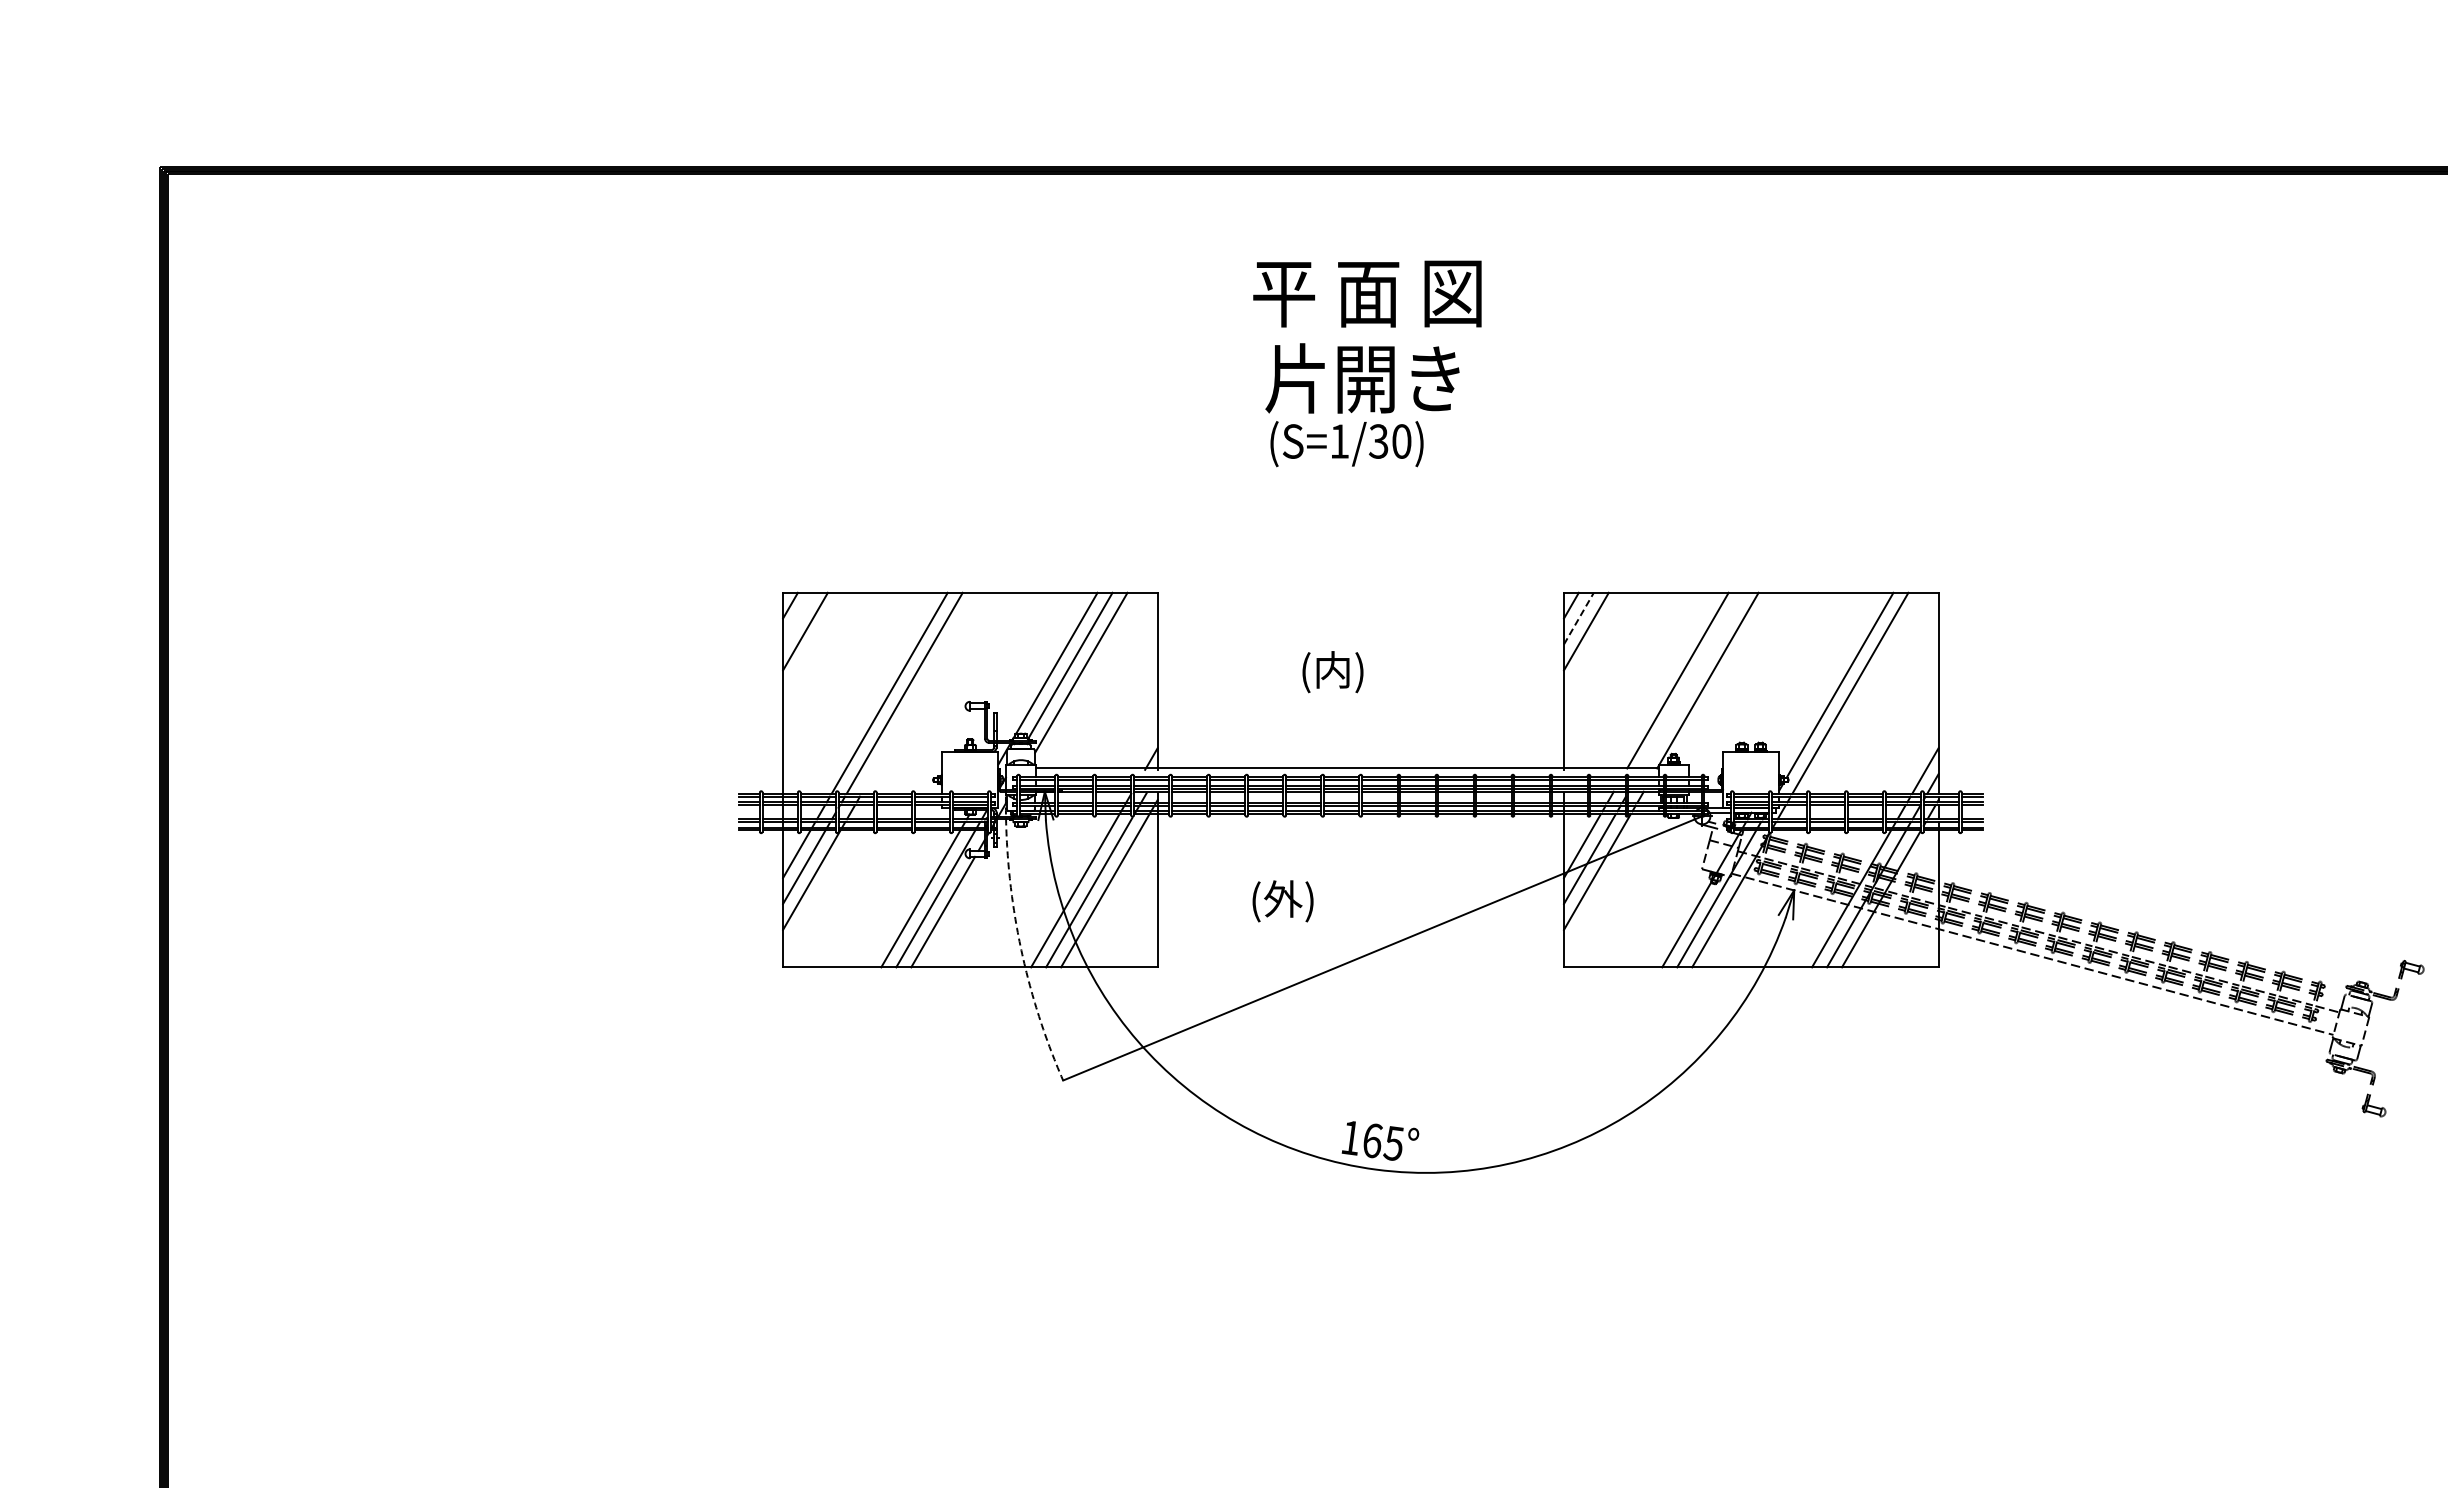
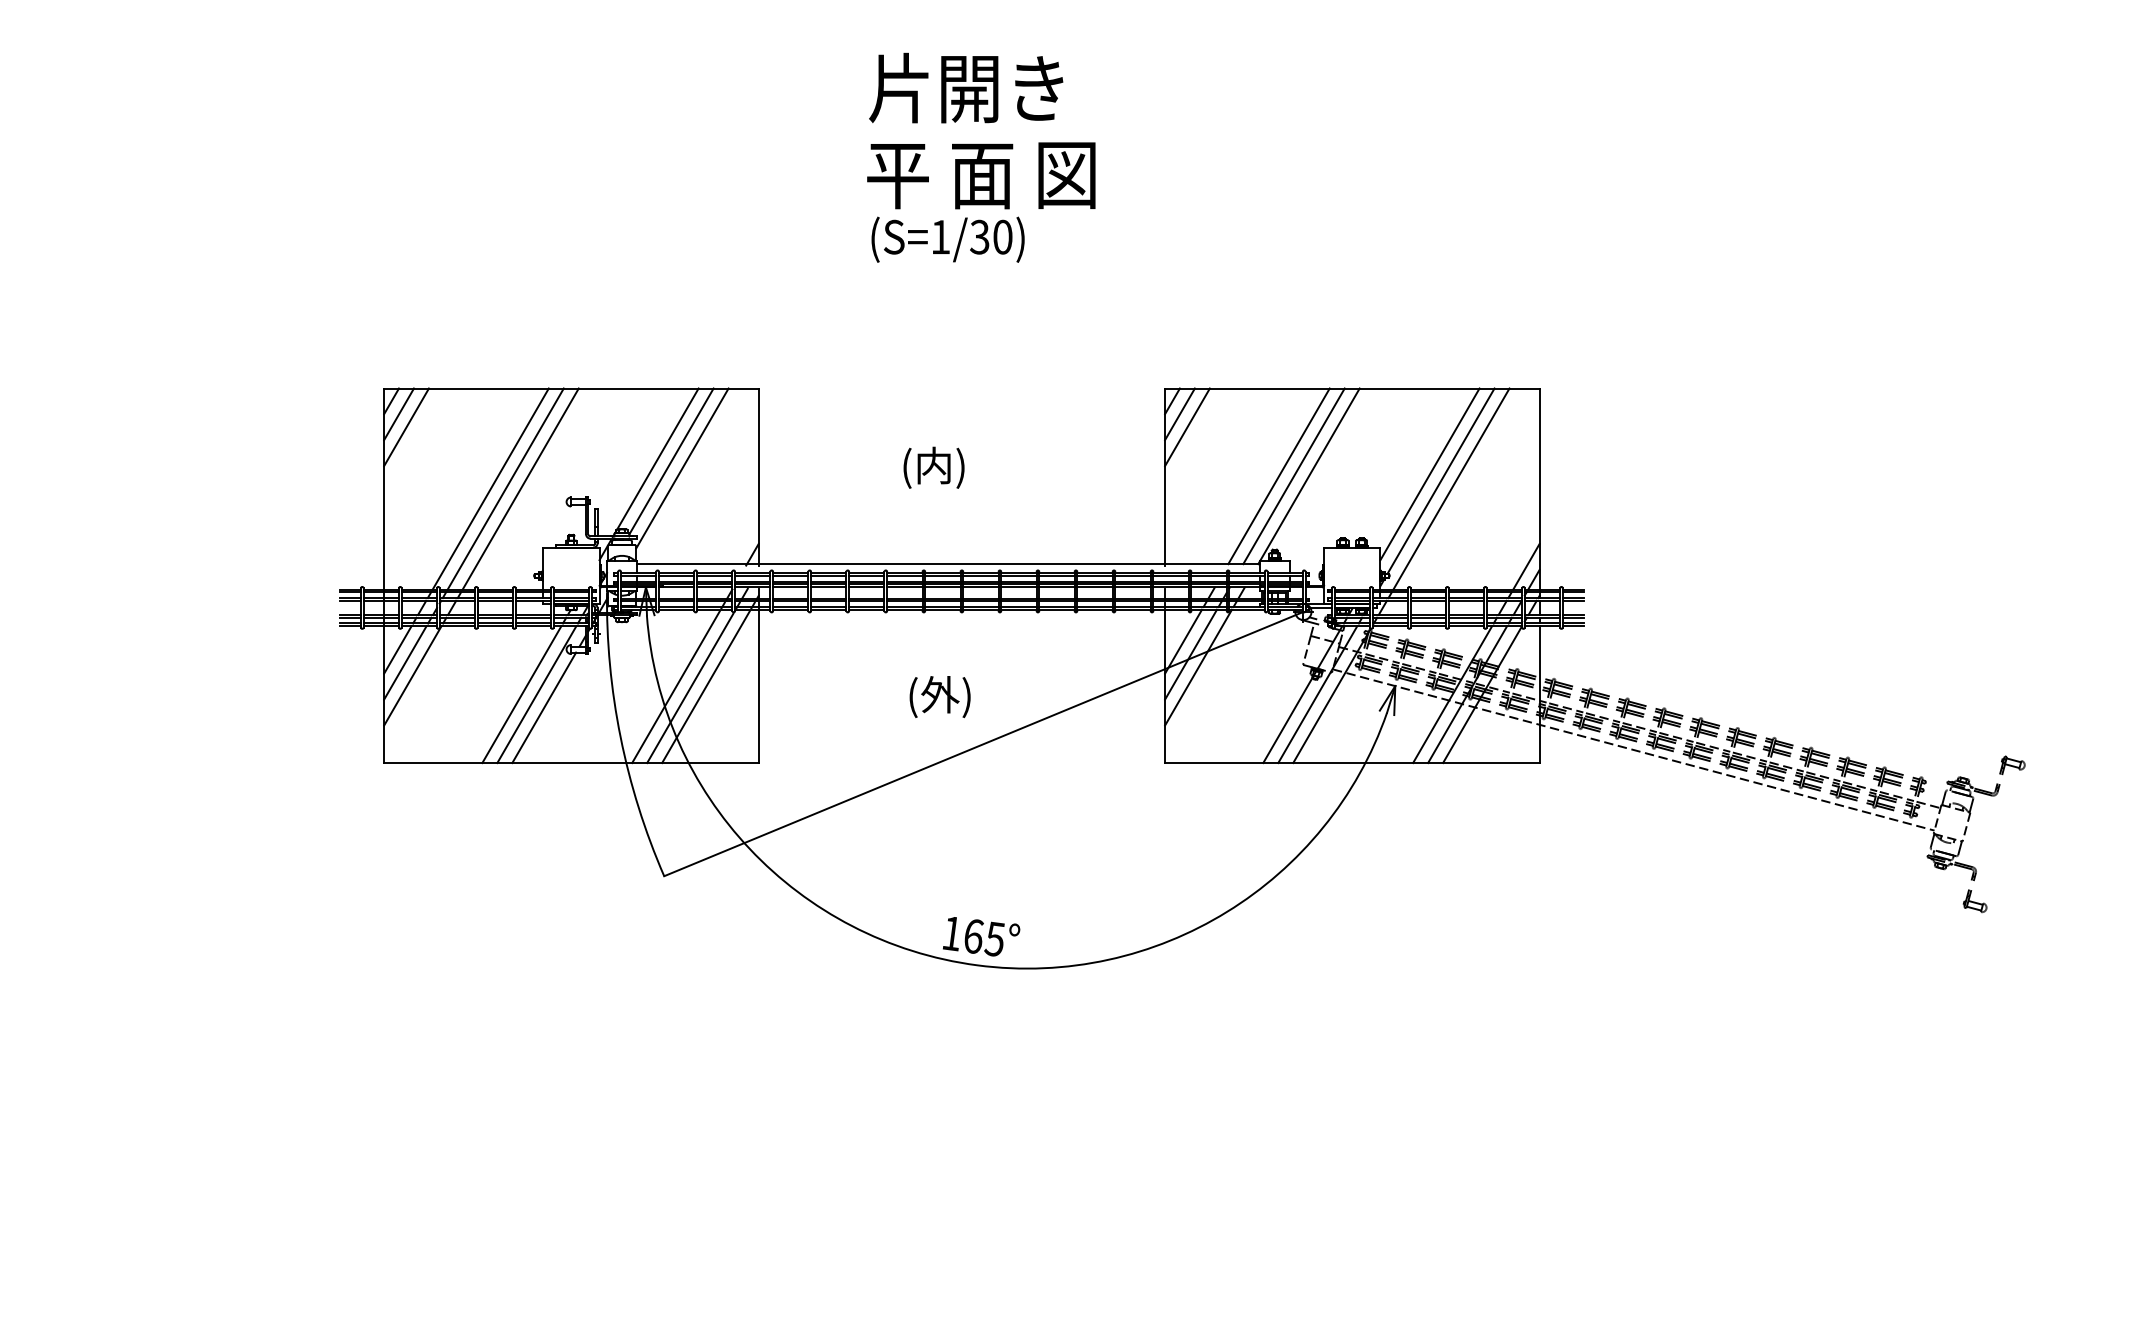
text: (1367, 292) -> (968, 88), 平 面 図 -> 片開き
text: (1379, 378) -> (980, 174), 片開き -> 平 面 図
line: (797, 618) -> (398, 414), added
line: (1578, 618) -> (1179, 414), dashed -> solid
line: (1828, 678) -> (1429, 474), added
line: (1692, 680) -> (1293, 476), added
line: (919, 692) -> (520, 488), added
text: (1282, 901) -> (939, 697), moved
arc: (1019, 941) -> (620, 737), dashed -> solid

